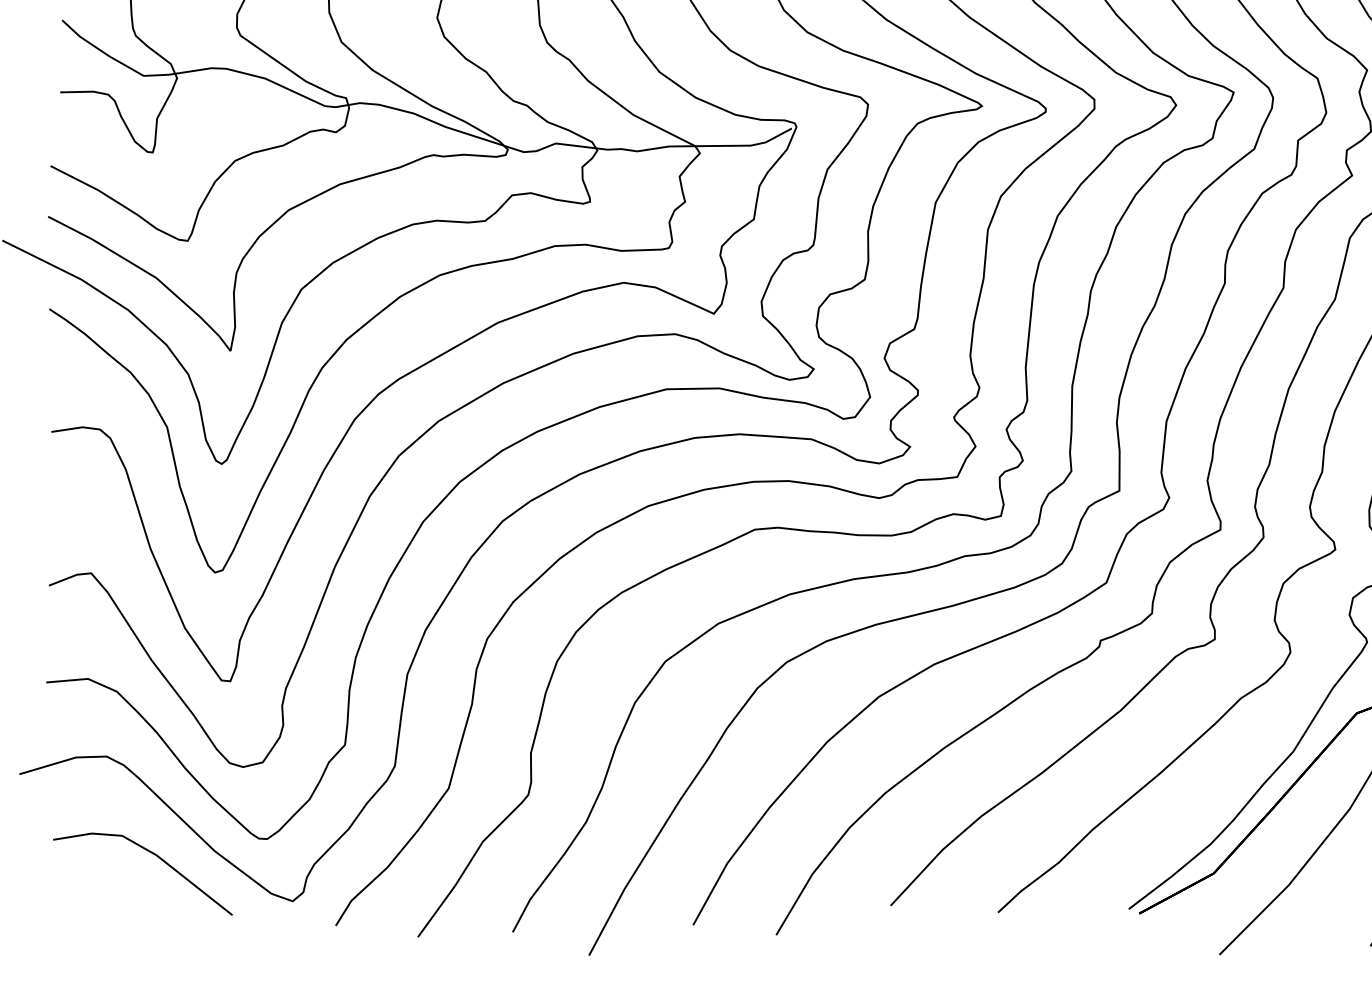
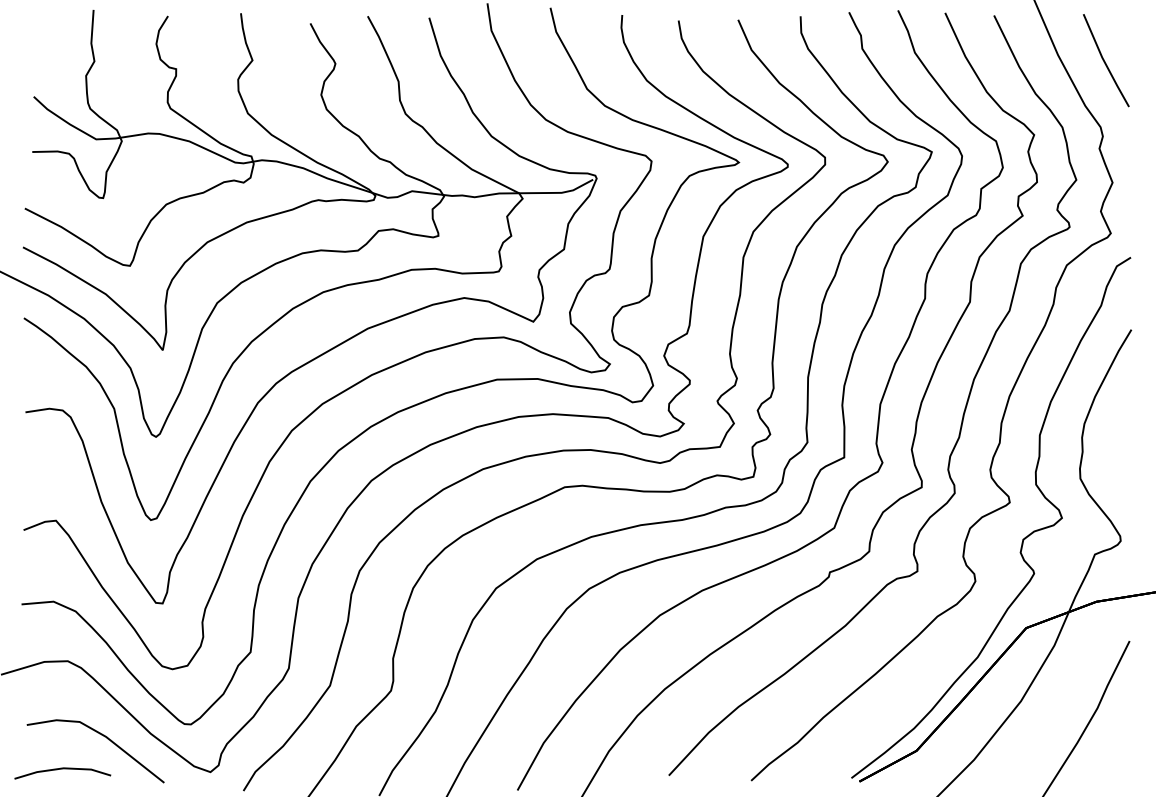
line: (99, 897) -> (62, 769), added

